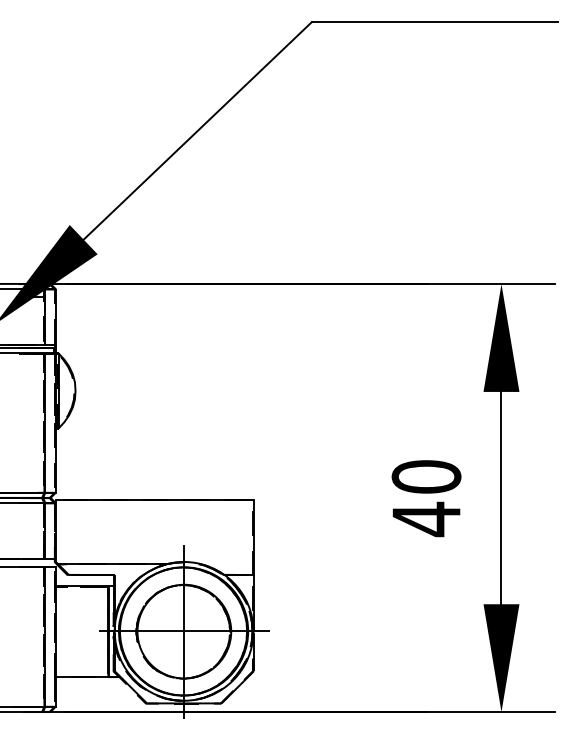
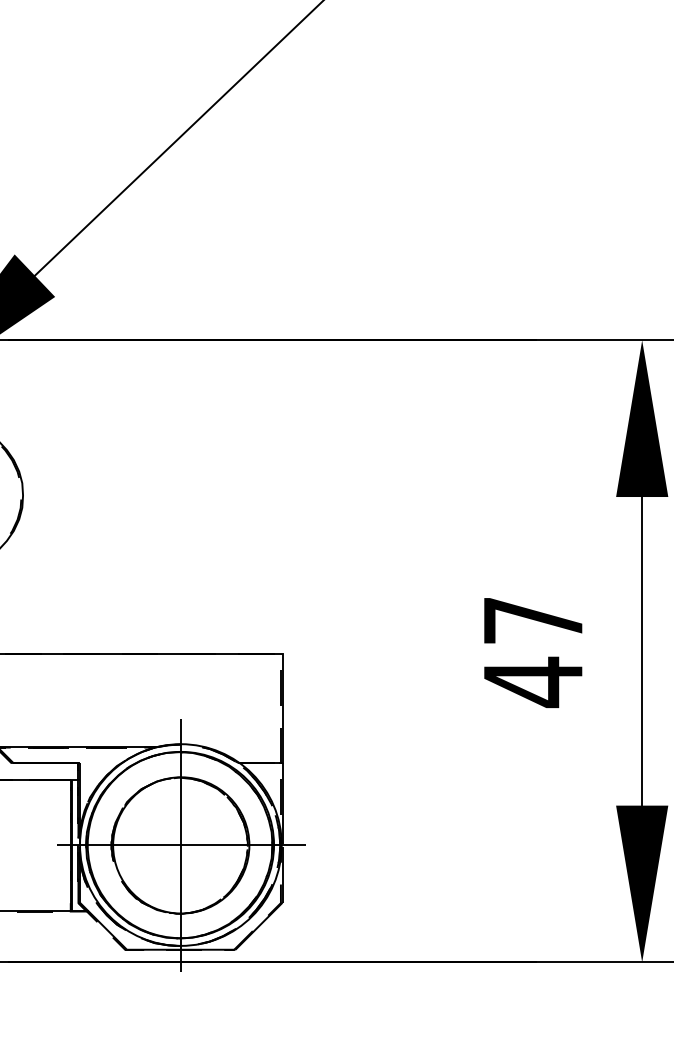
text: (426, 476) -> (533, 619), 40 -> 47

